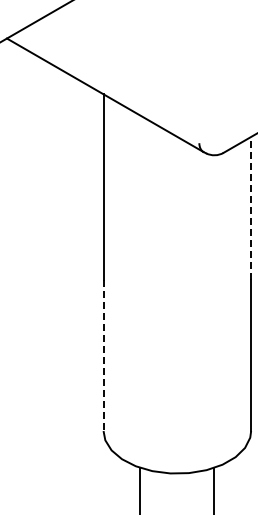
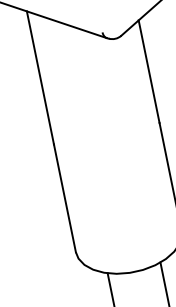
line: (251, 208) -> (149, 71), dashed -> solid
line: (103, 356) -> (65, 198), dashed -> solid

